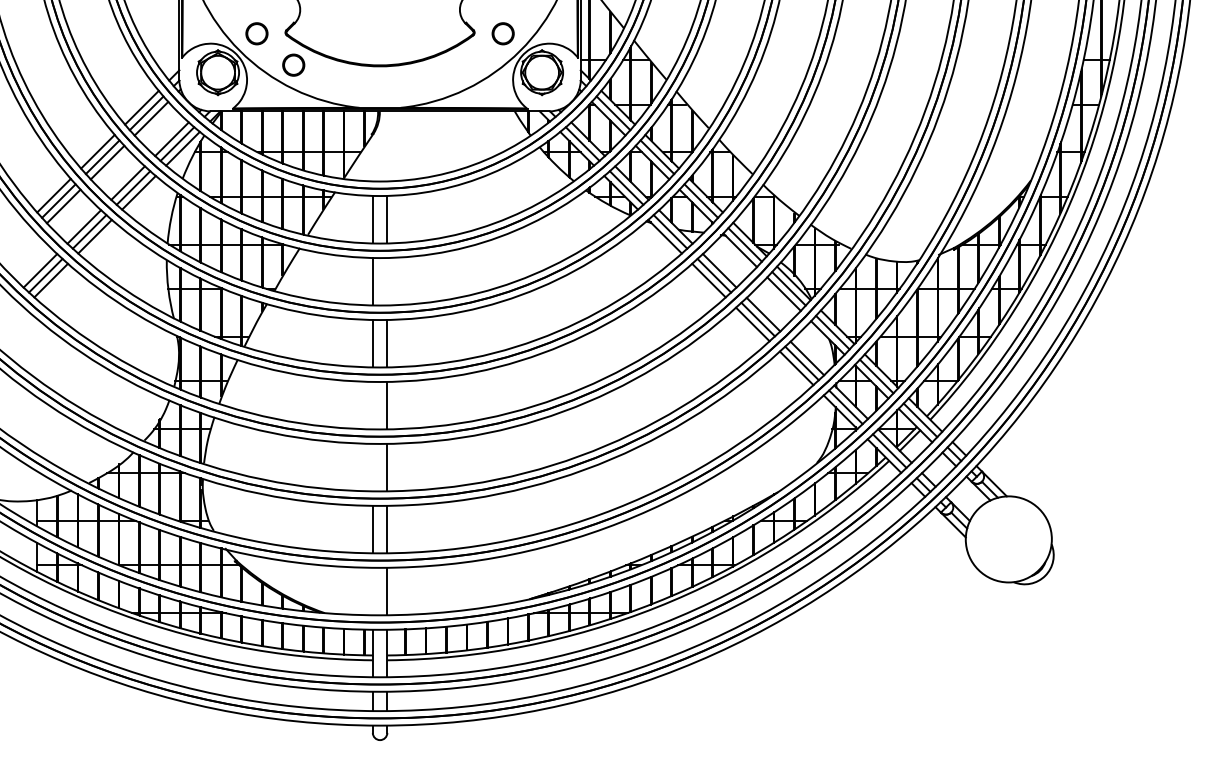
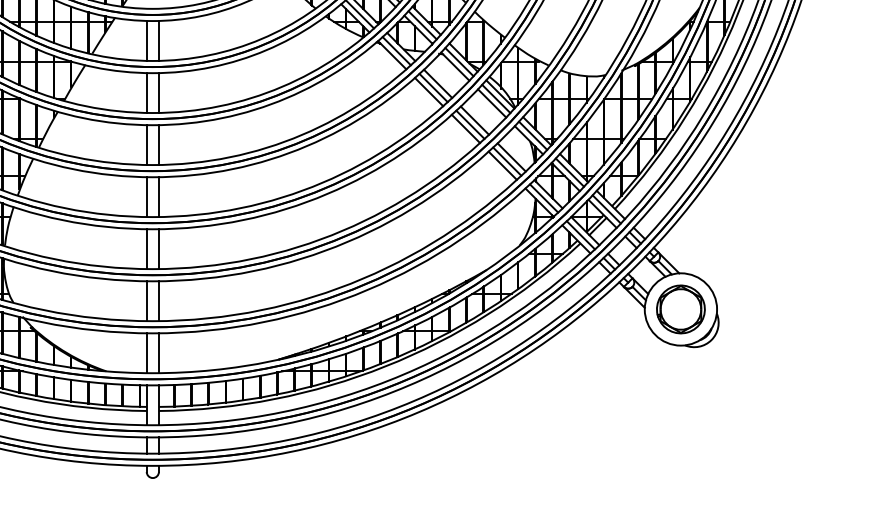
line: (387, 281) -> (159, 92), added
line: (372, 405) -> (146, 196), added
line: (372, 467) -> (146, 249), added
part: (1008, 539) -> (680, 309), added
line: (372, 591) -> (146, 353), added

